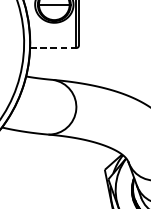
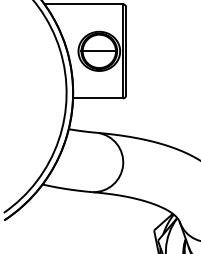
line: (53, 48) -> (98, 98), dashed -> solid

